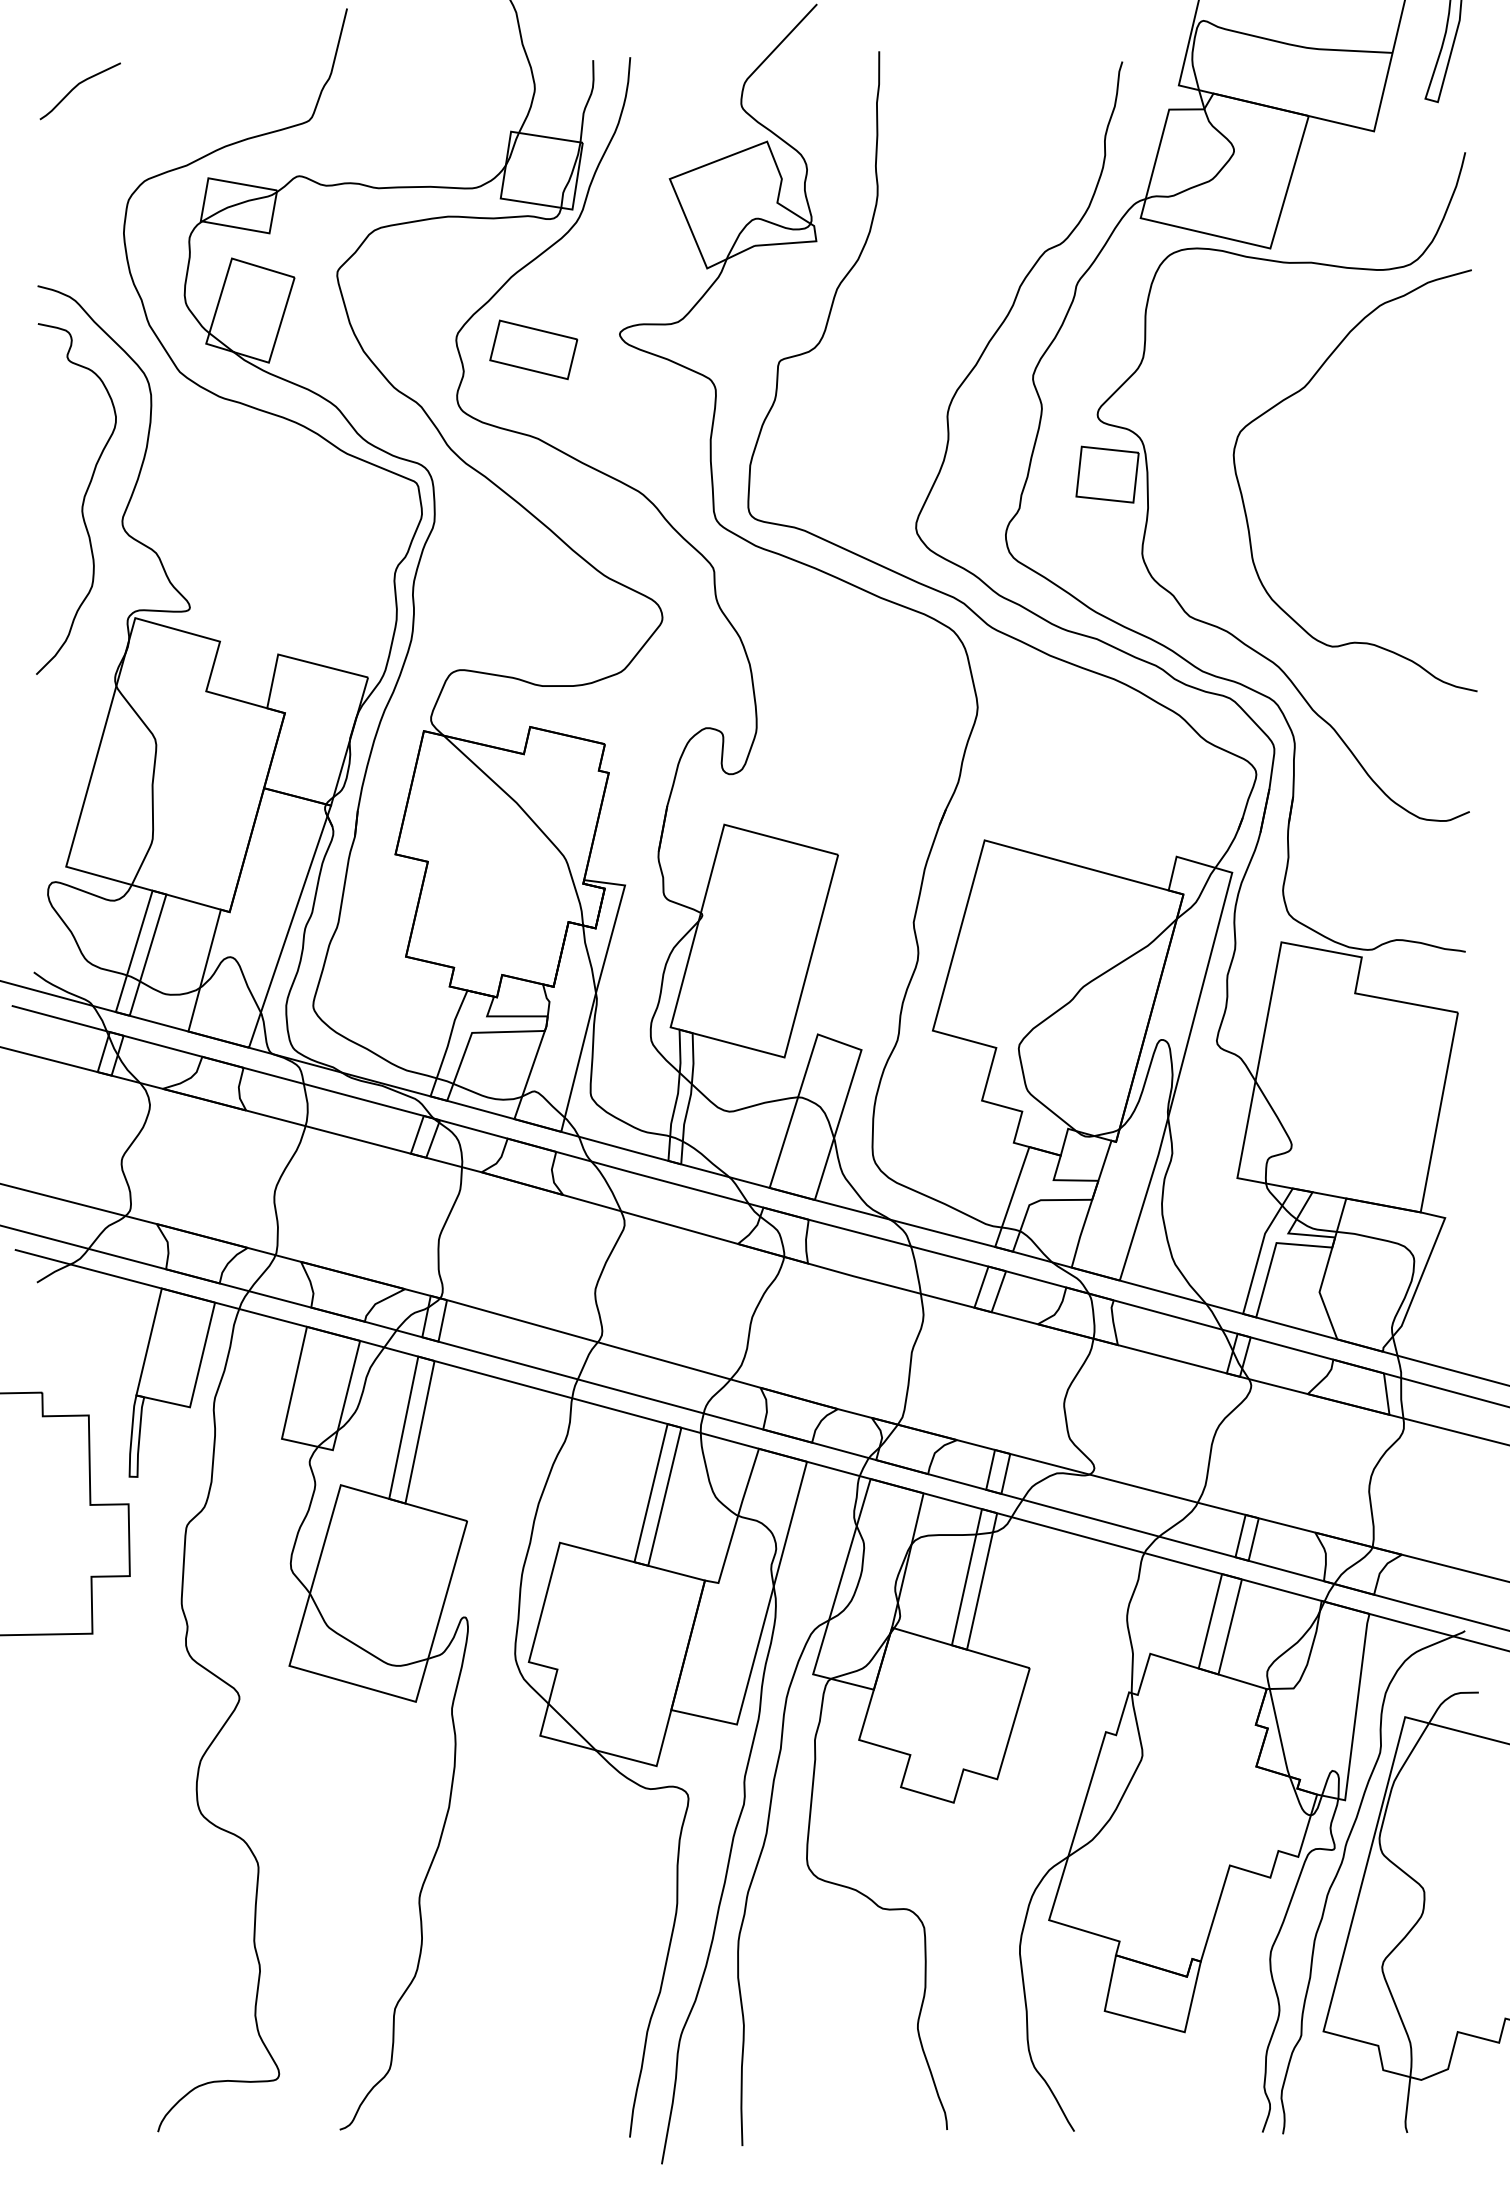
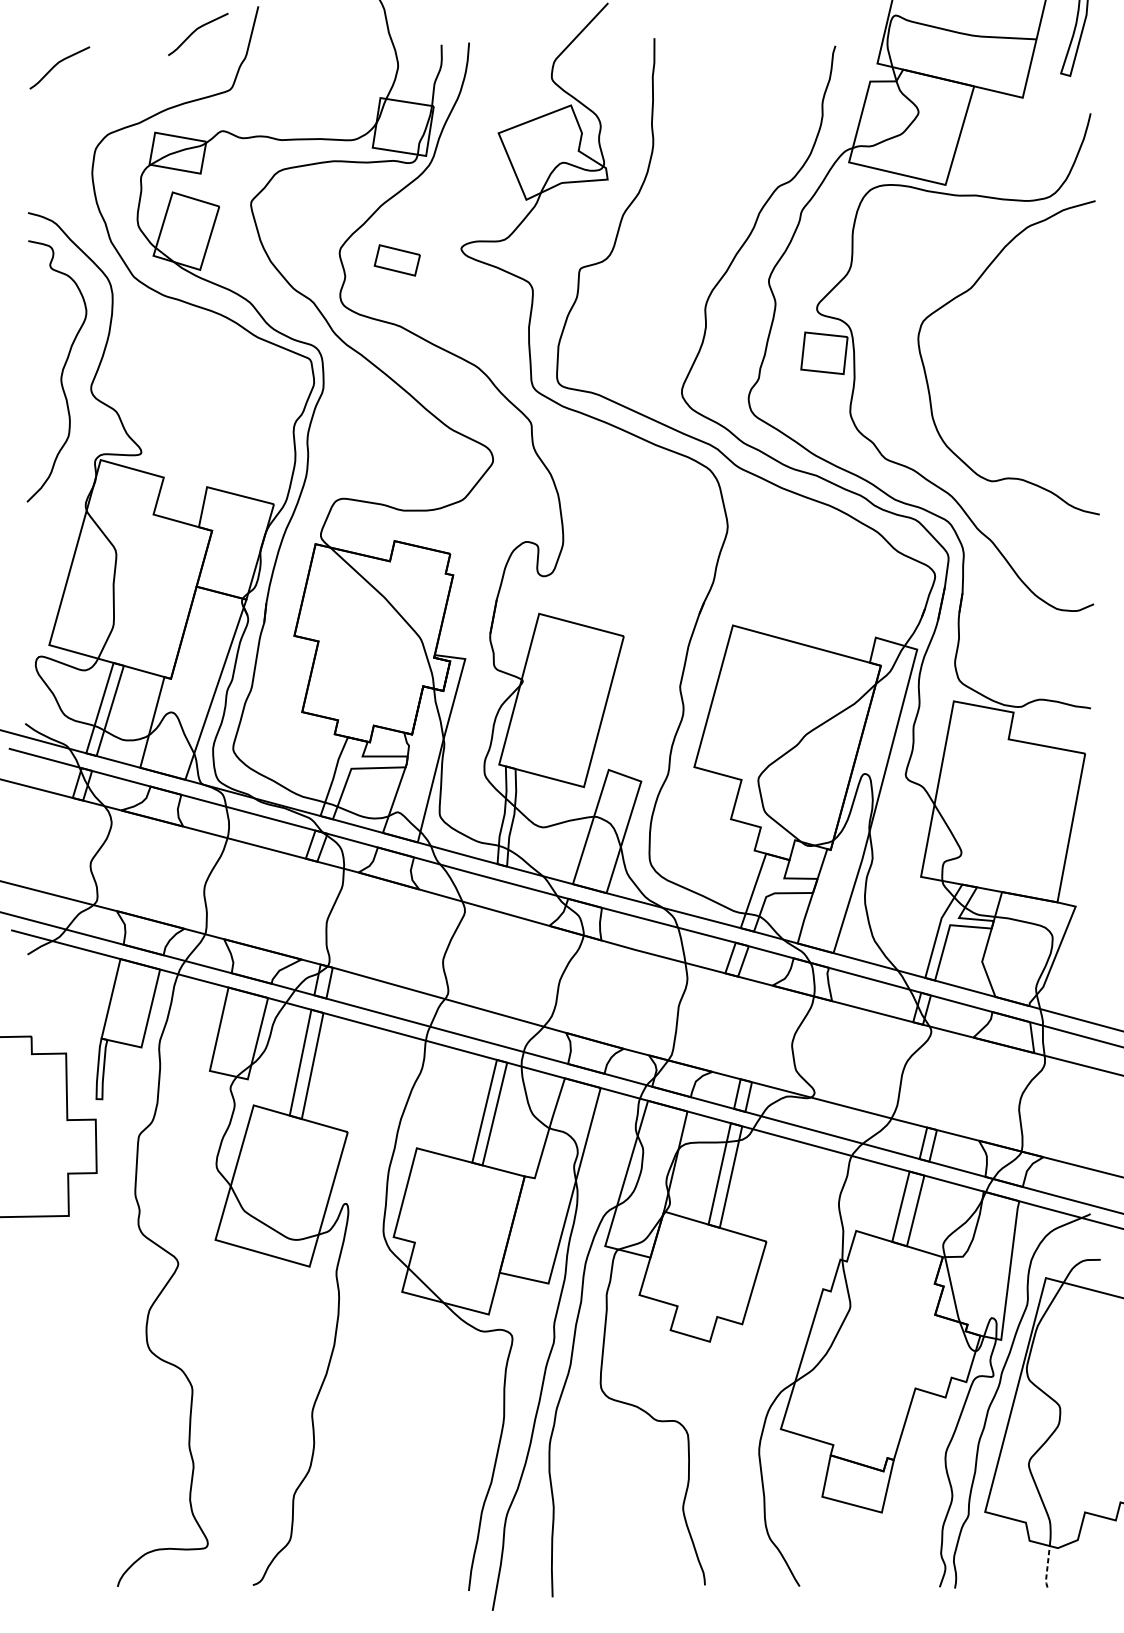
curve: (262, 42) -> (195, 31), added
part: (533, 349) -> (397, 260), size x0.7
line: (1407, 2105) -> (1047, 1567), solid -> dashed

